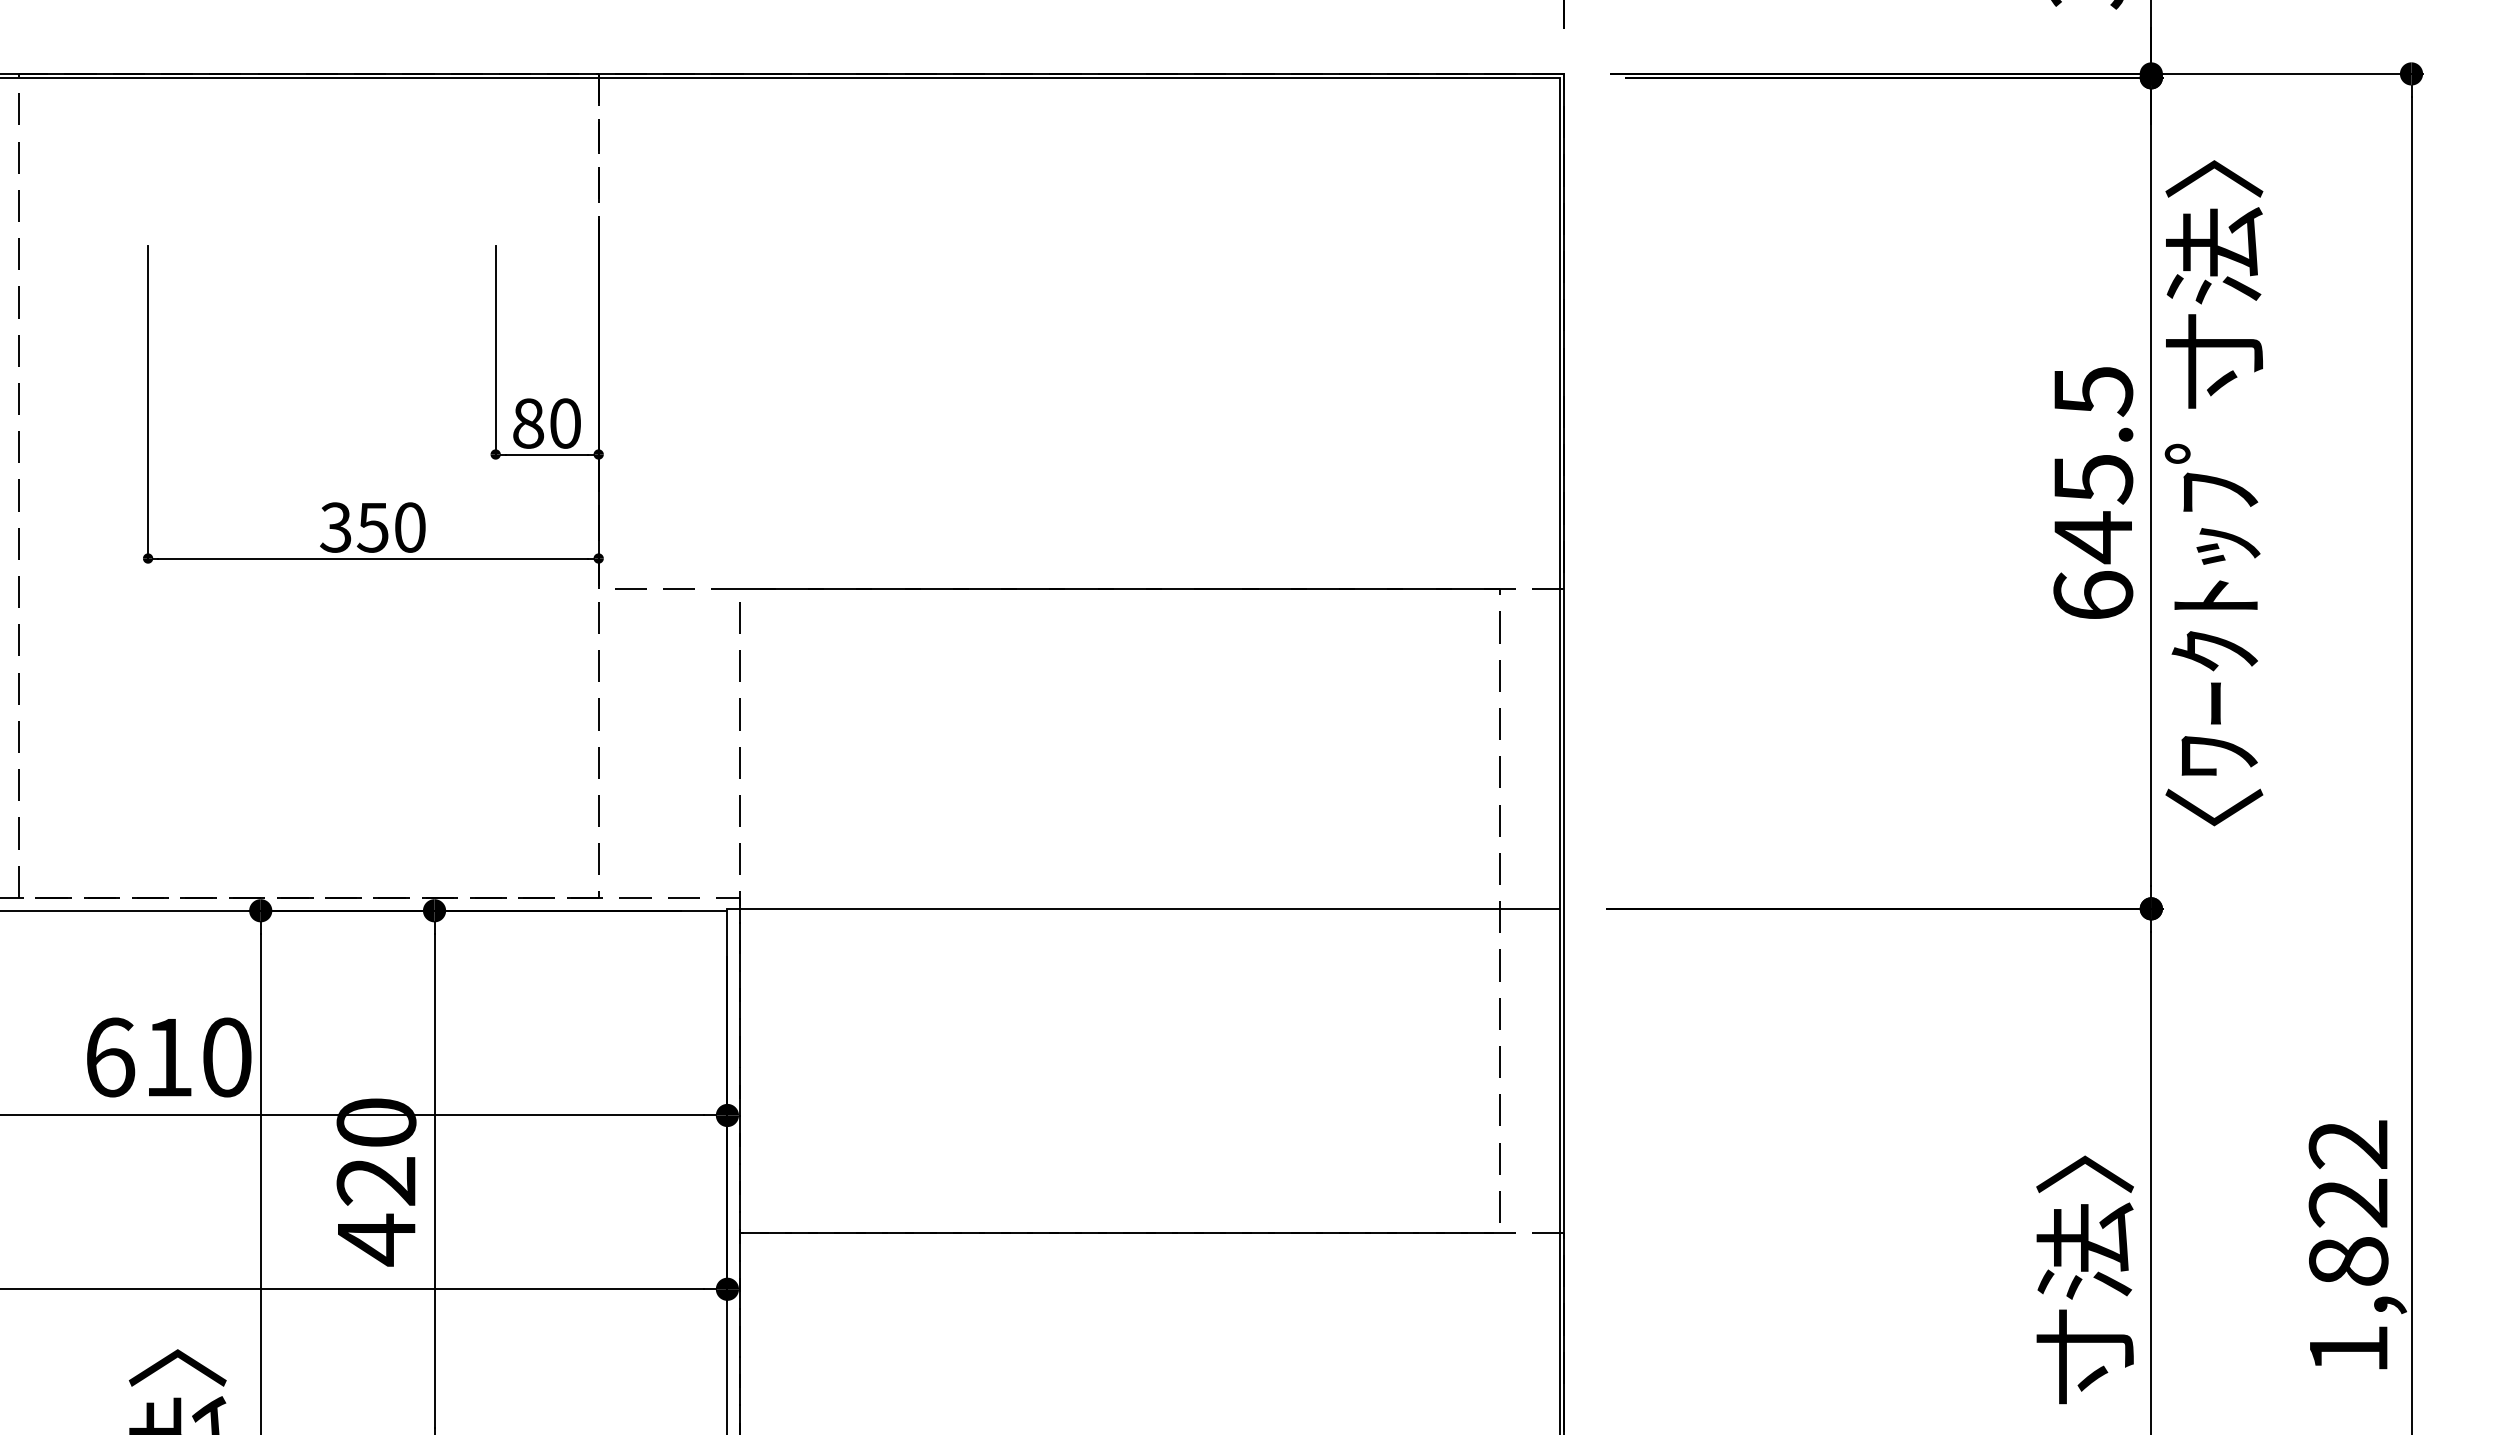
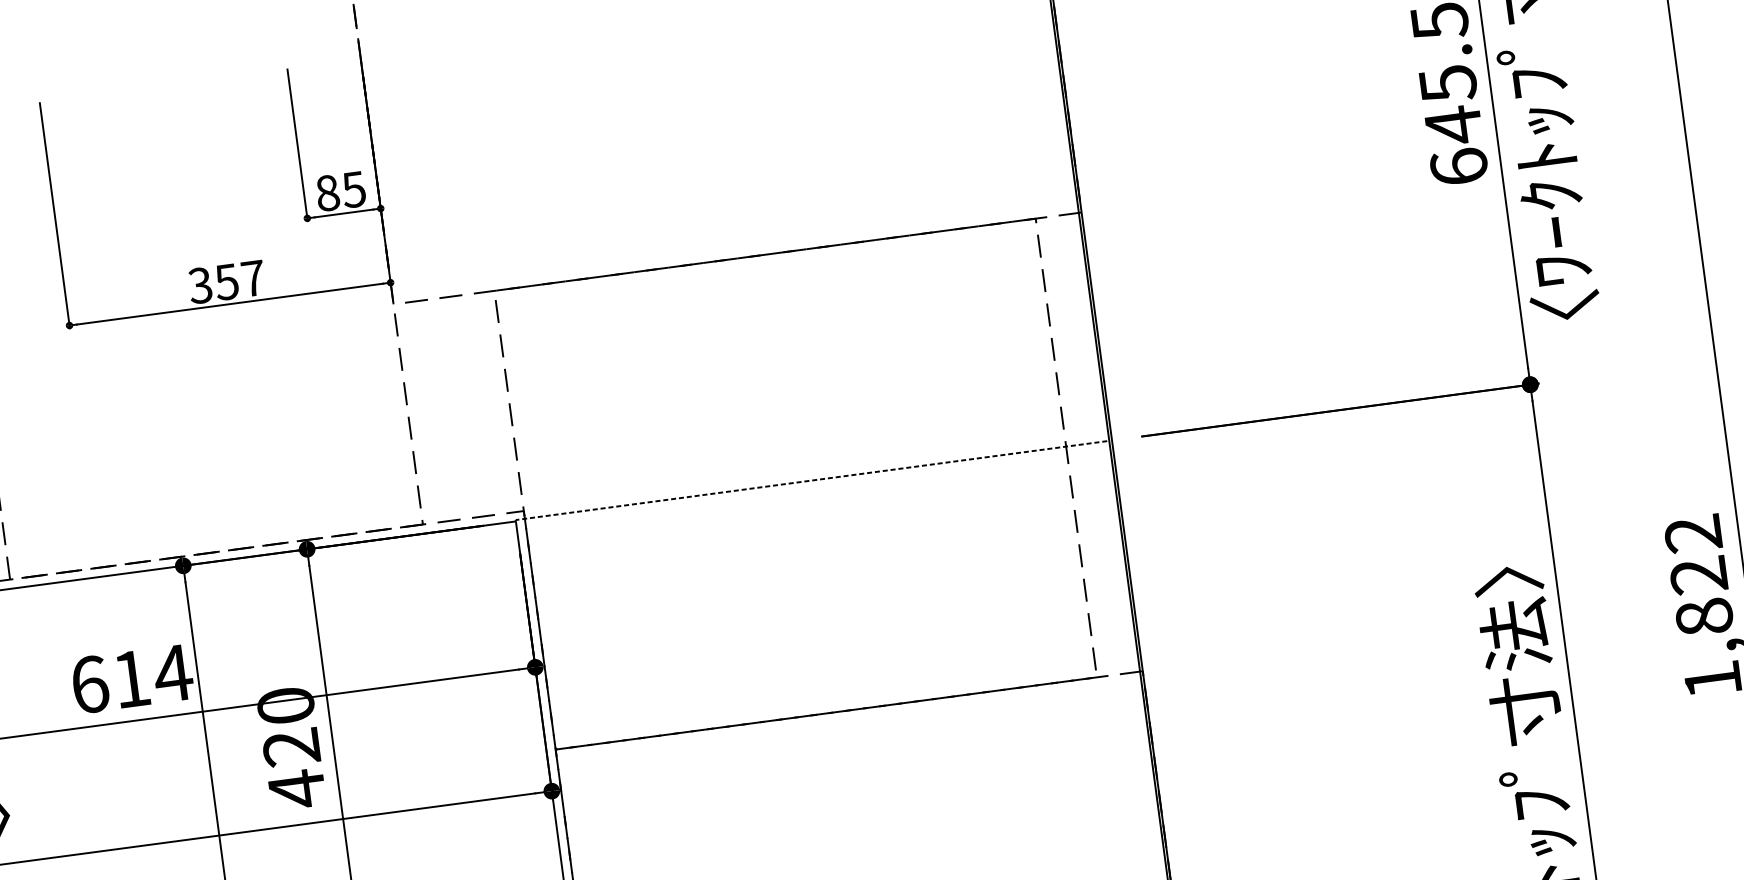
text: (564, 423) -> (353, 189), 80 -> 85
text: (410, 527) -> (253, 278), 350 -> 357
line: (1142, 908) -> (811, 480), solid -> dashed
text: (226, 1057) -> (172, 673), 610 -> 614

